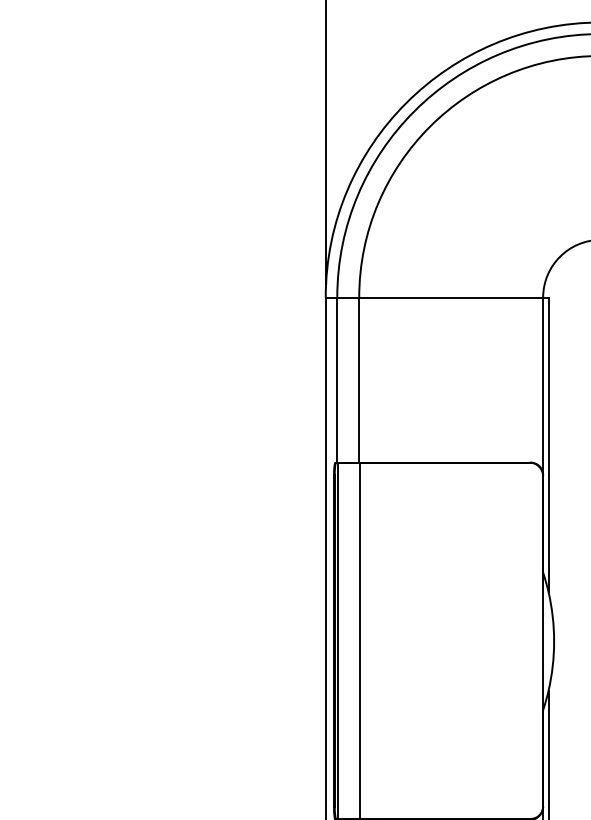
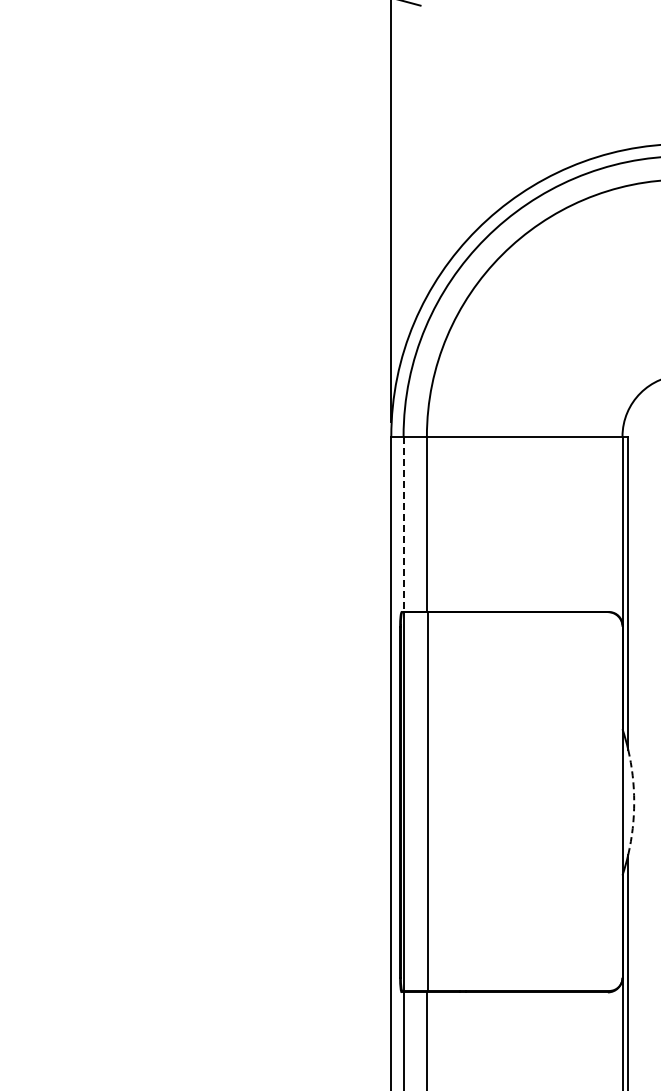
line: (337, 380) -> (403, 524), solid -> dashed
arc: (554, 641) -> (634, 802), solid -> dashed

